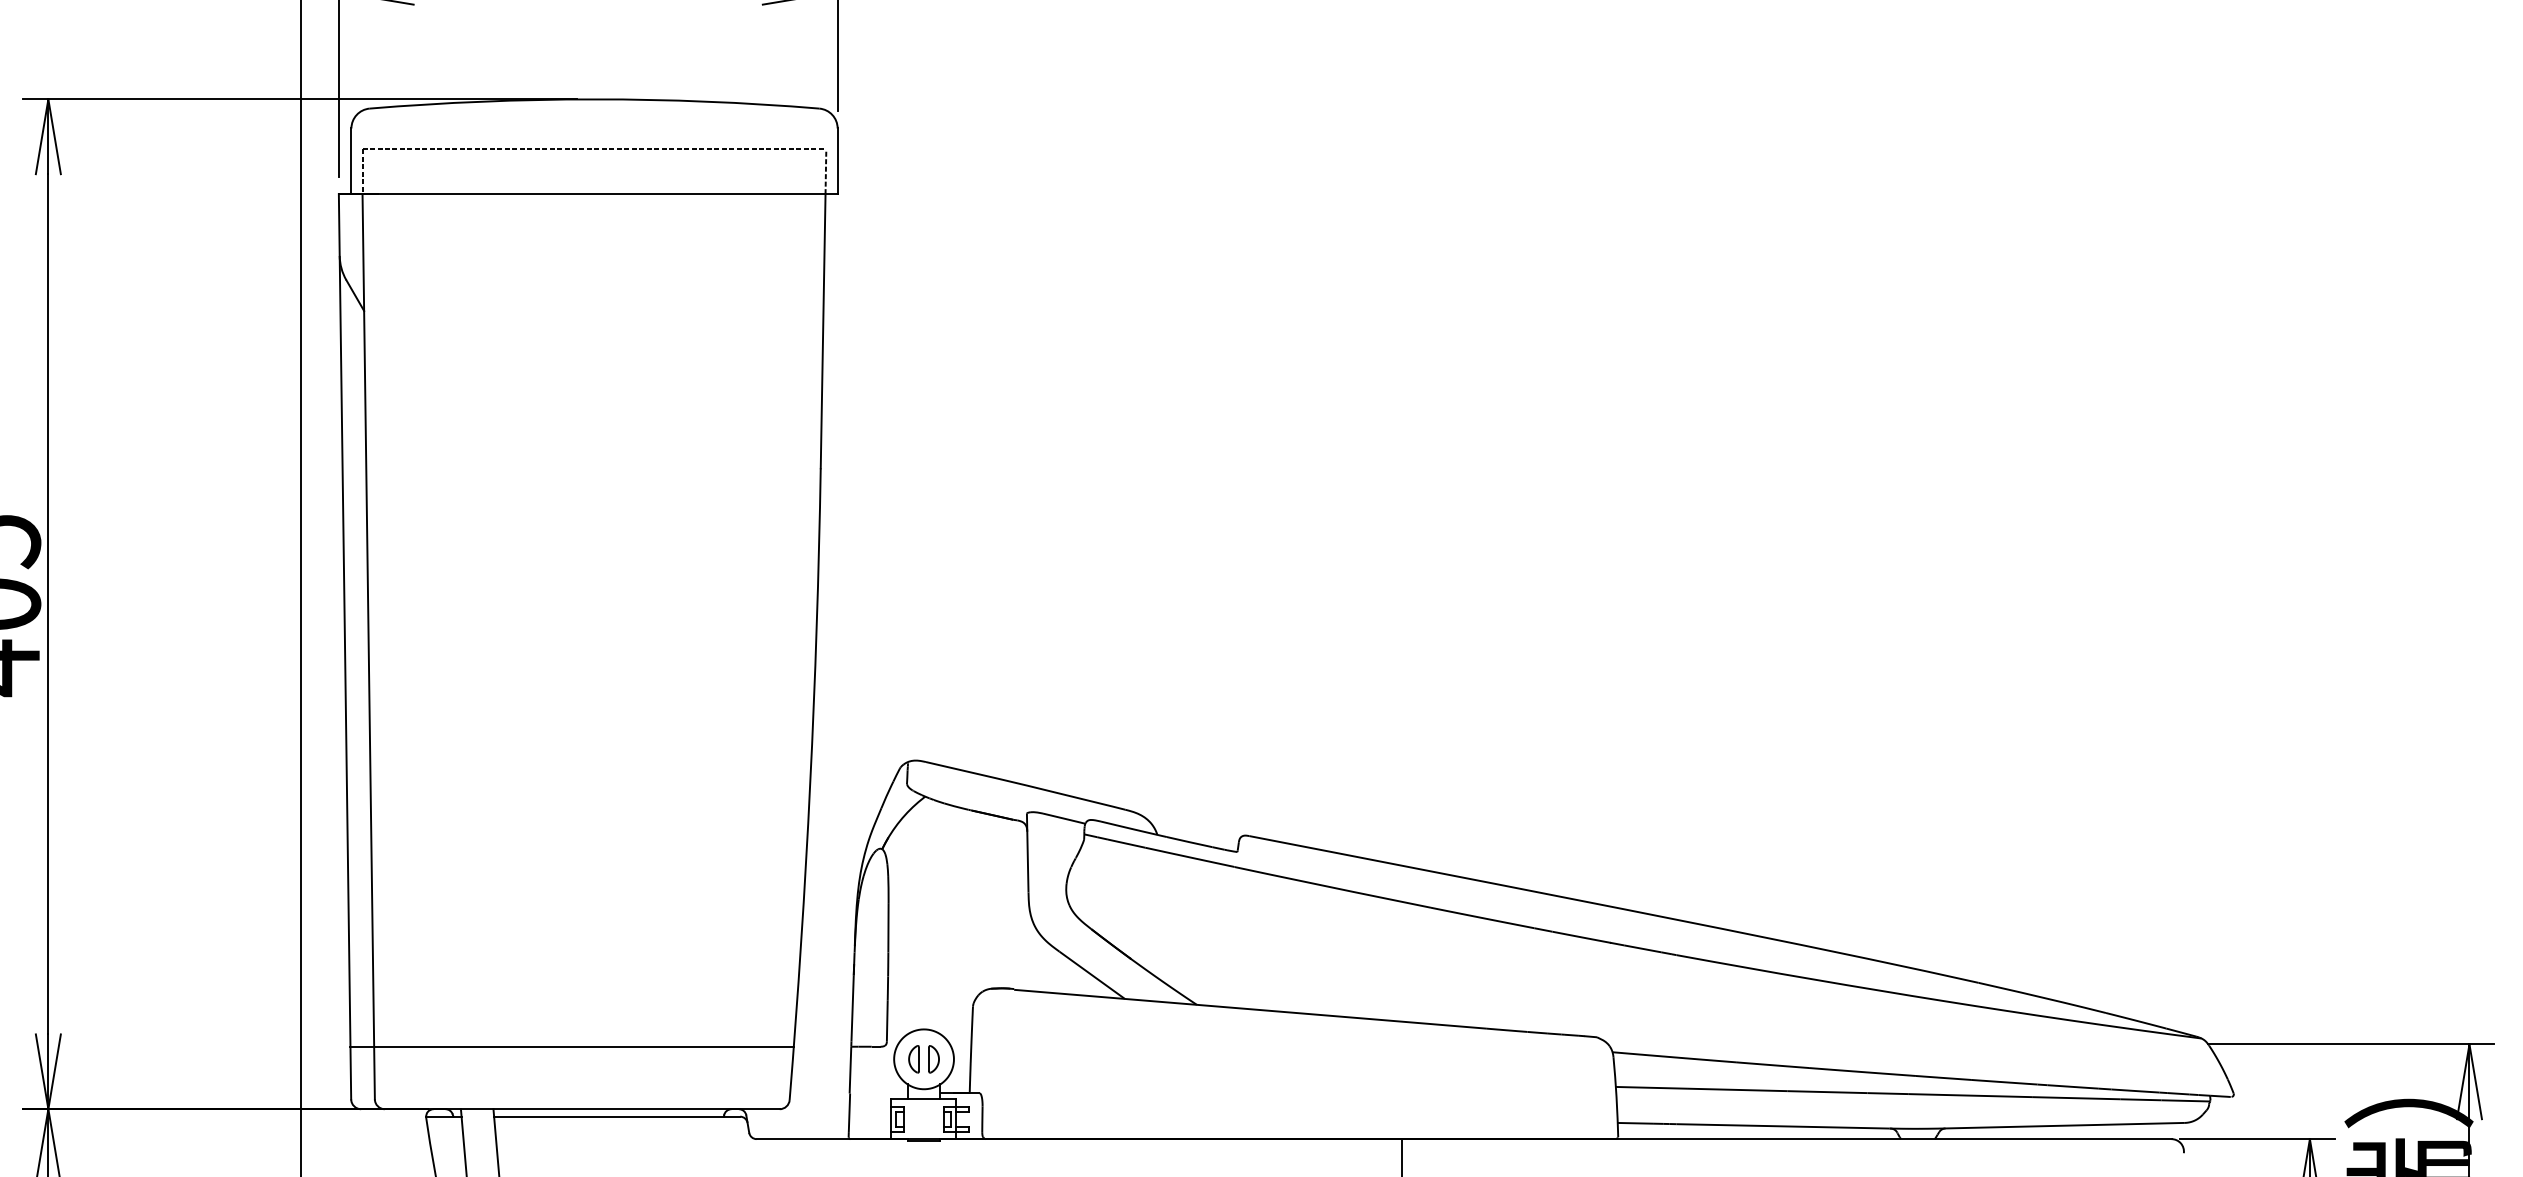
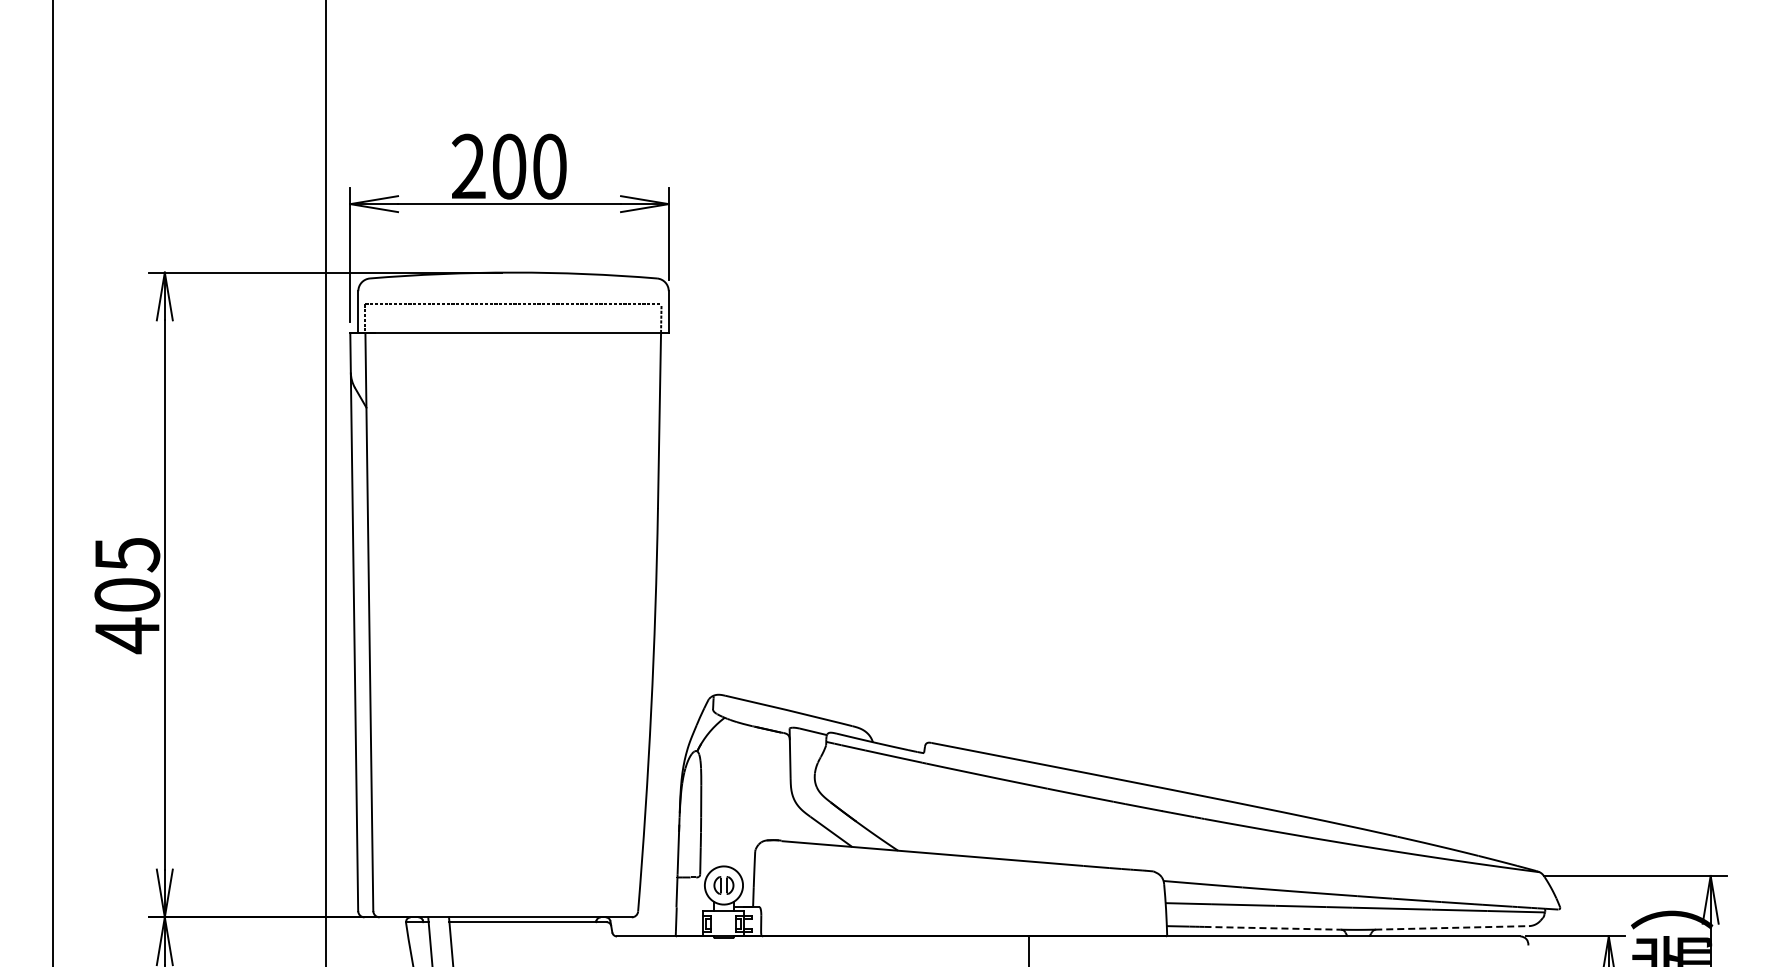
line: (570, 1046) -> (498, 877), removed
line: (2065, 1125) -> (1452, 927), solid -> dashed
line: (1783, 1126) -> (1272, 928), solid -> dashed

